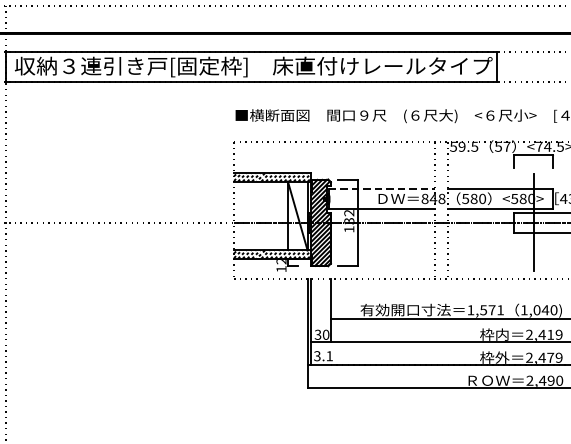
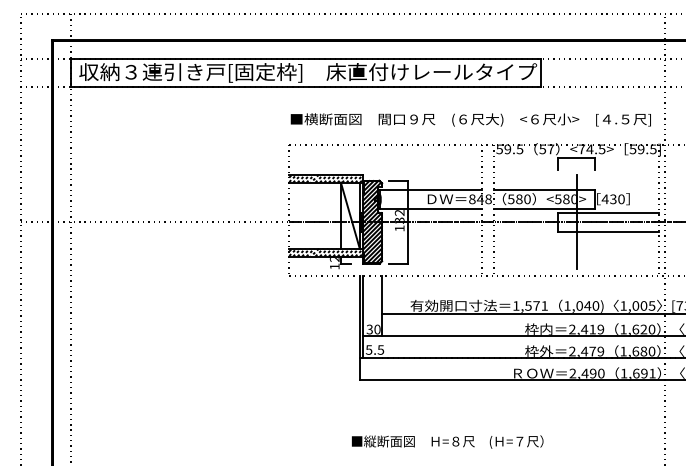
line: (381, 189) -> (430, 190), dashed -> solid
text: (324, 355) -> (375, 349), 3.1 -> 5.5

